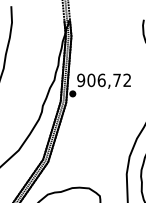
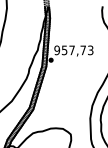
text: (109, 80) -> (77, 50), 906,72 -> 957,73

